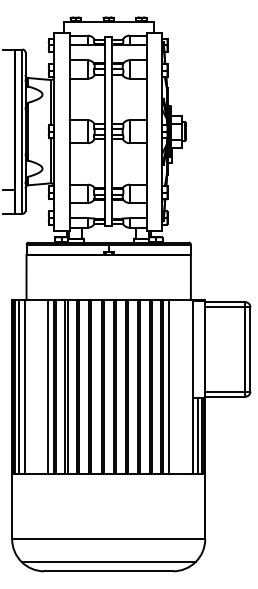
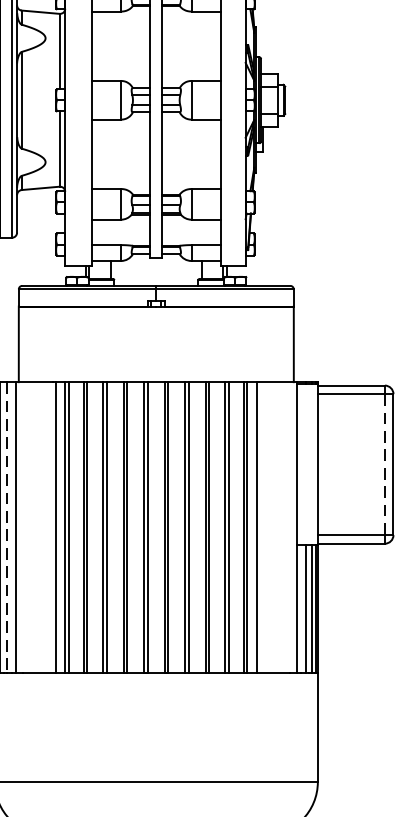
line: (245, 349) -> (385, 464), solid -> dashed
line: (19, 386) -> (7, 526), solid -> dashed

